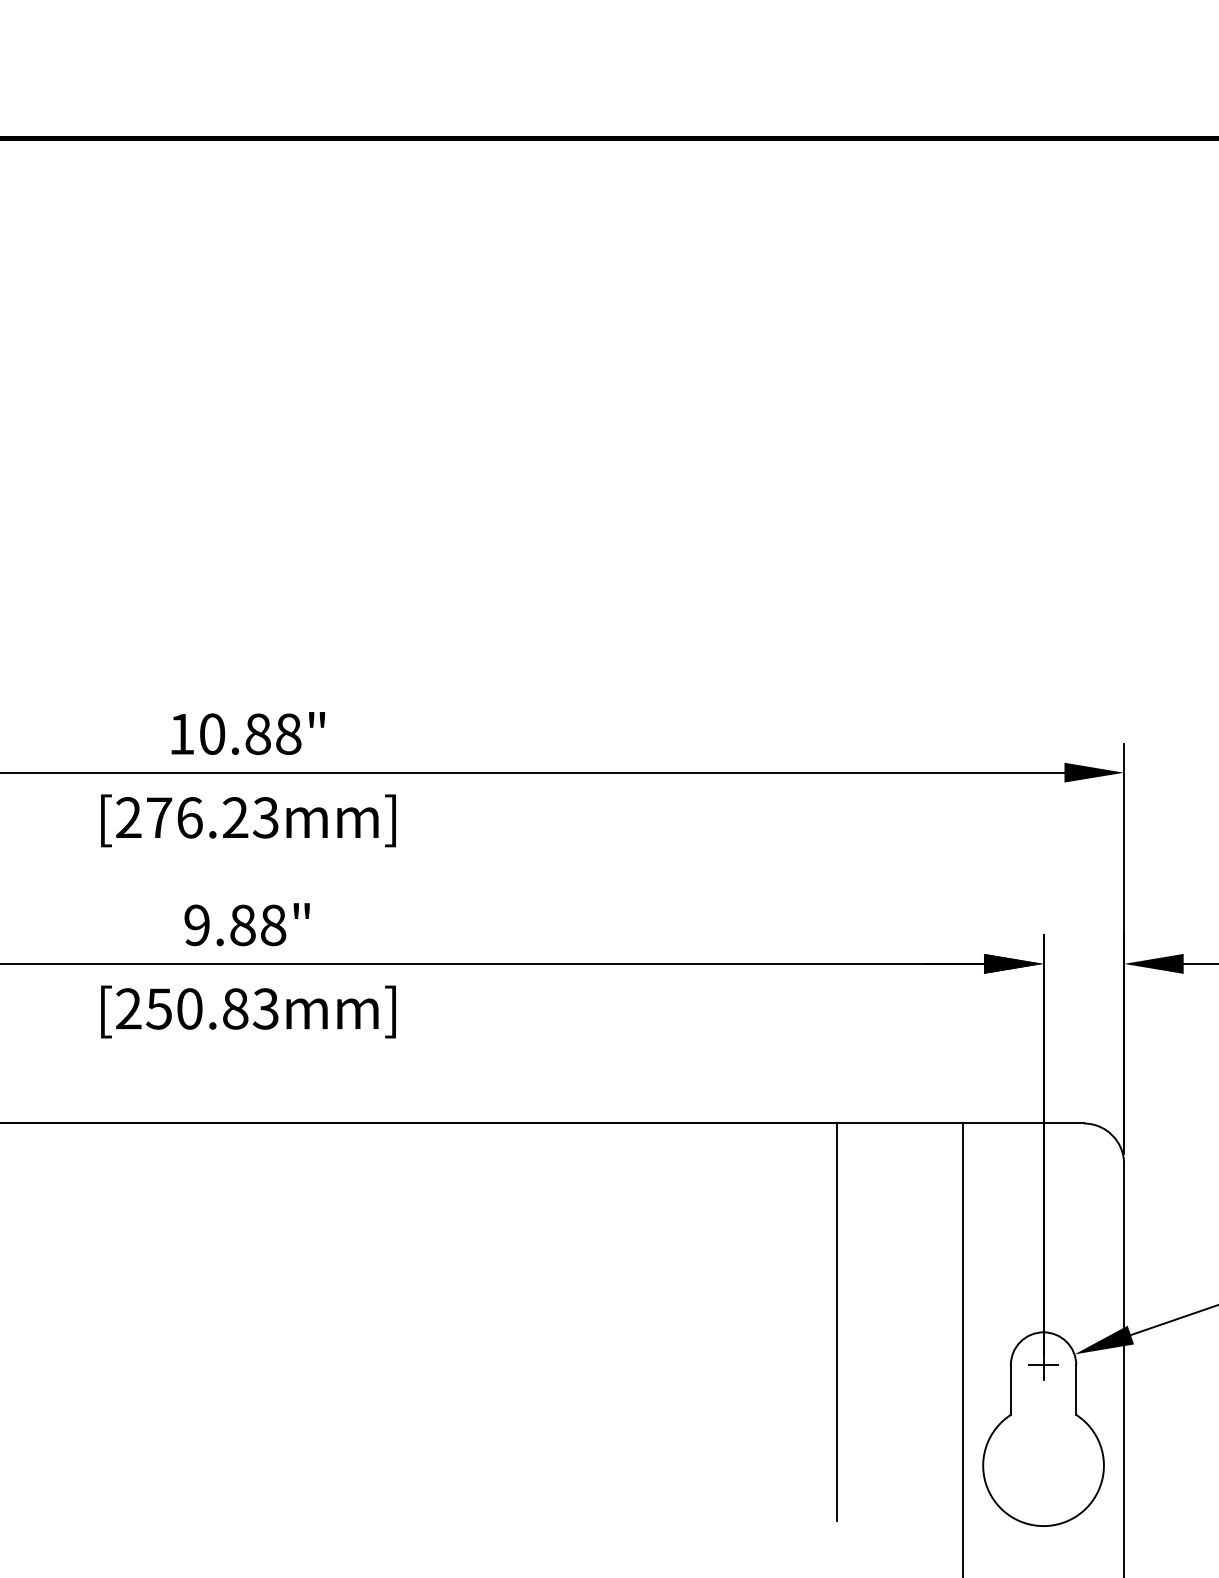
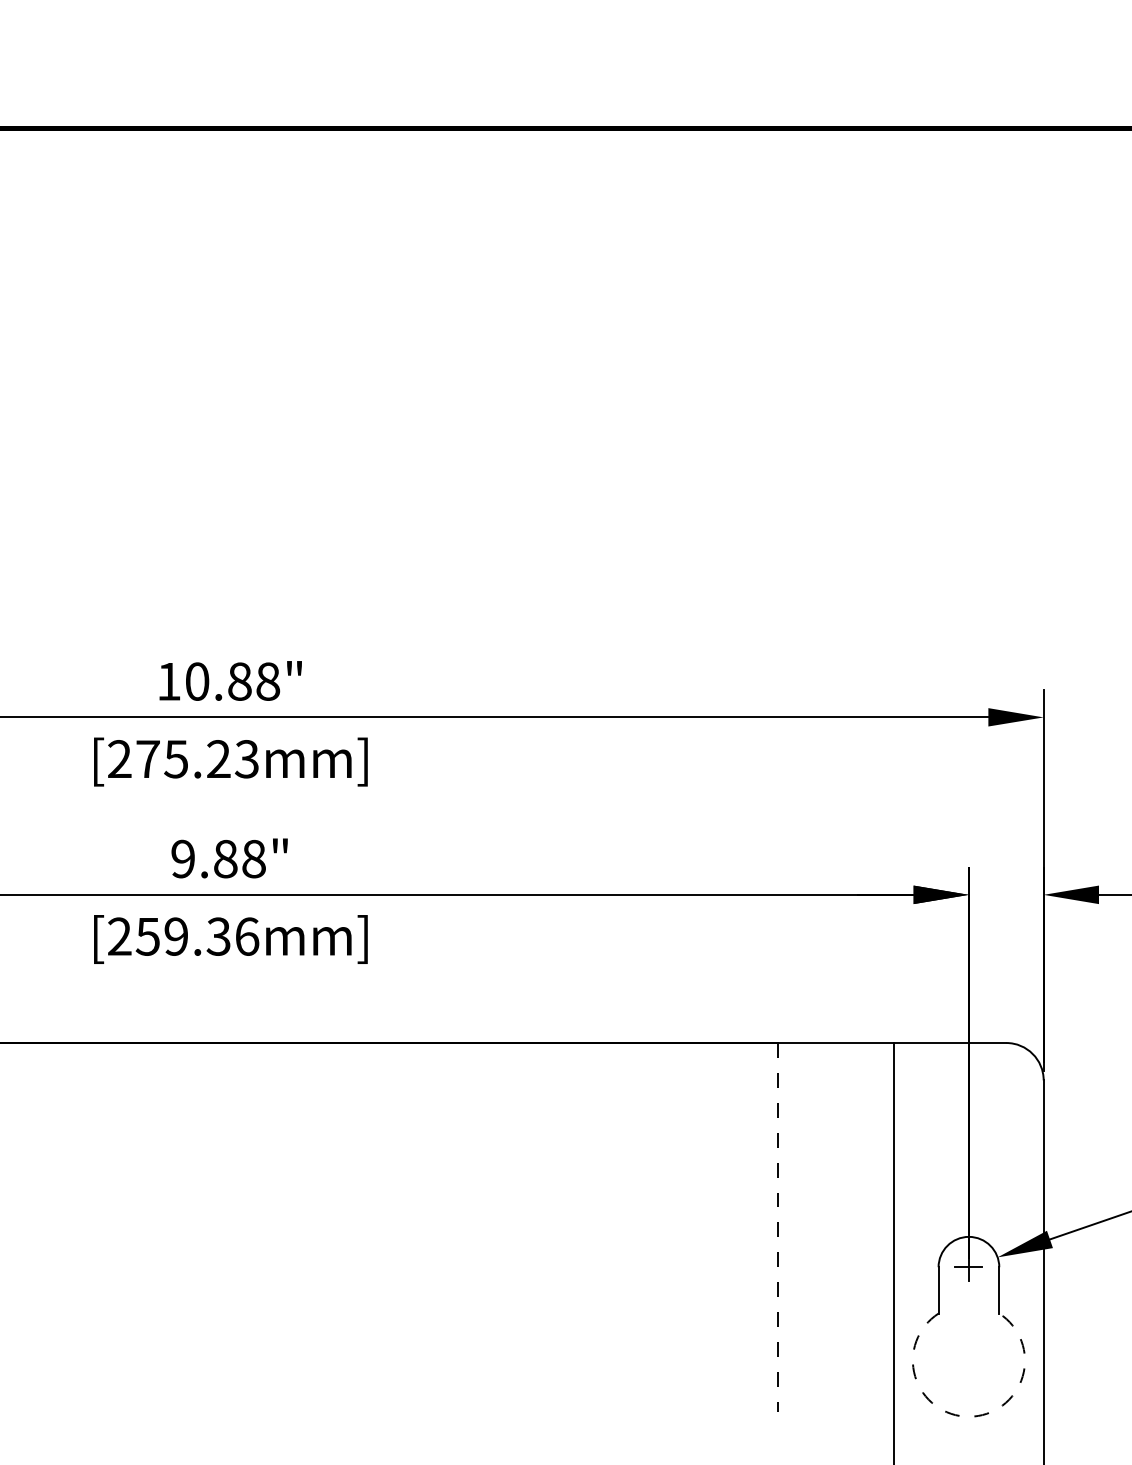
text: (189, 817) -> (176, 758), [276.23mm] -> [275.23mm]
text: (228, 1008) -> (212, 936), [250.83mm] -> [259.36mm]
line: (837, 1322) -> (777, 1227), solid -> dashed
arc: (1043, 1526) -> (968, 1417), solid -> dashed

